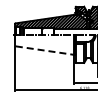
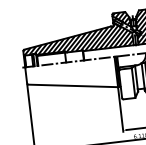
line: (45, 50) -> (74, 85), dashed -> solid

